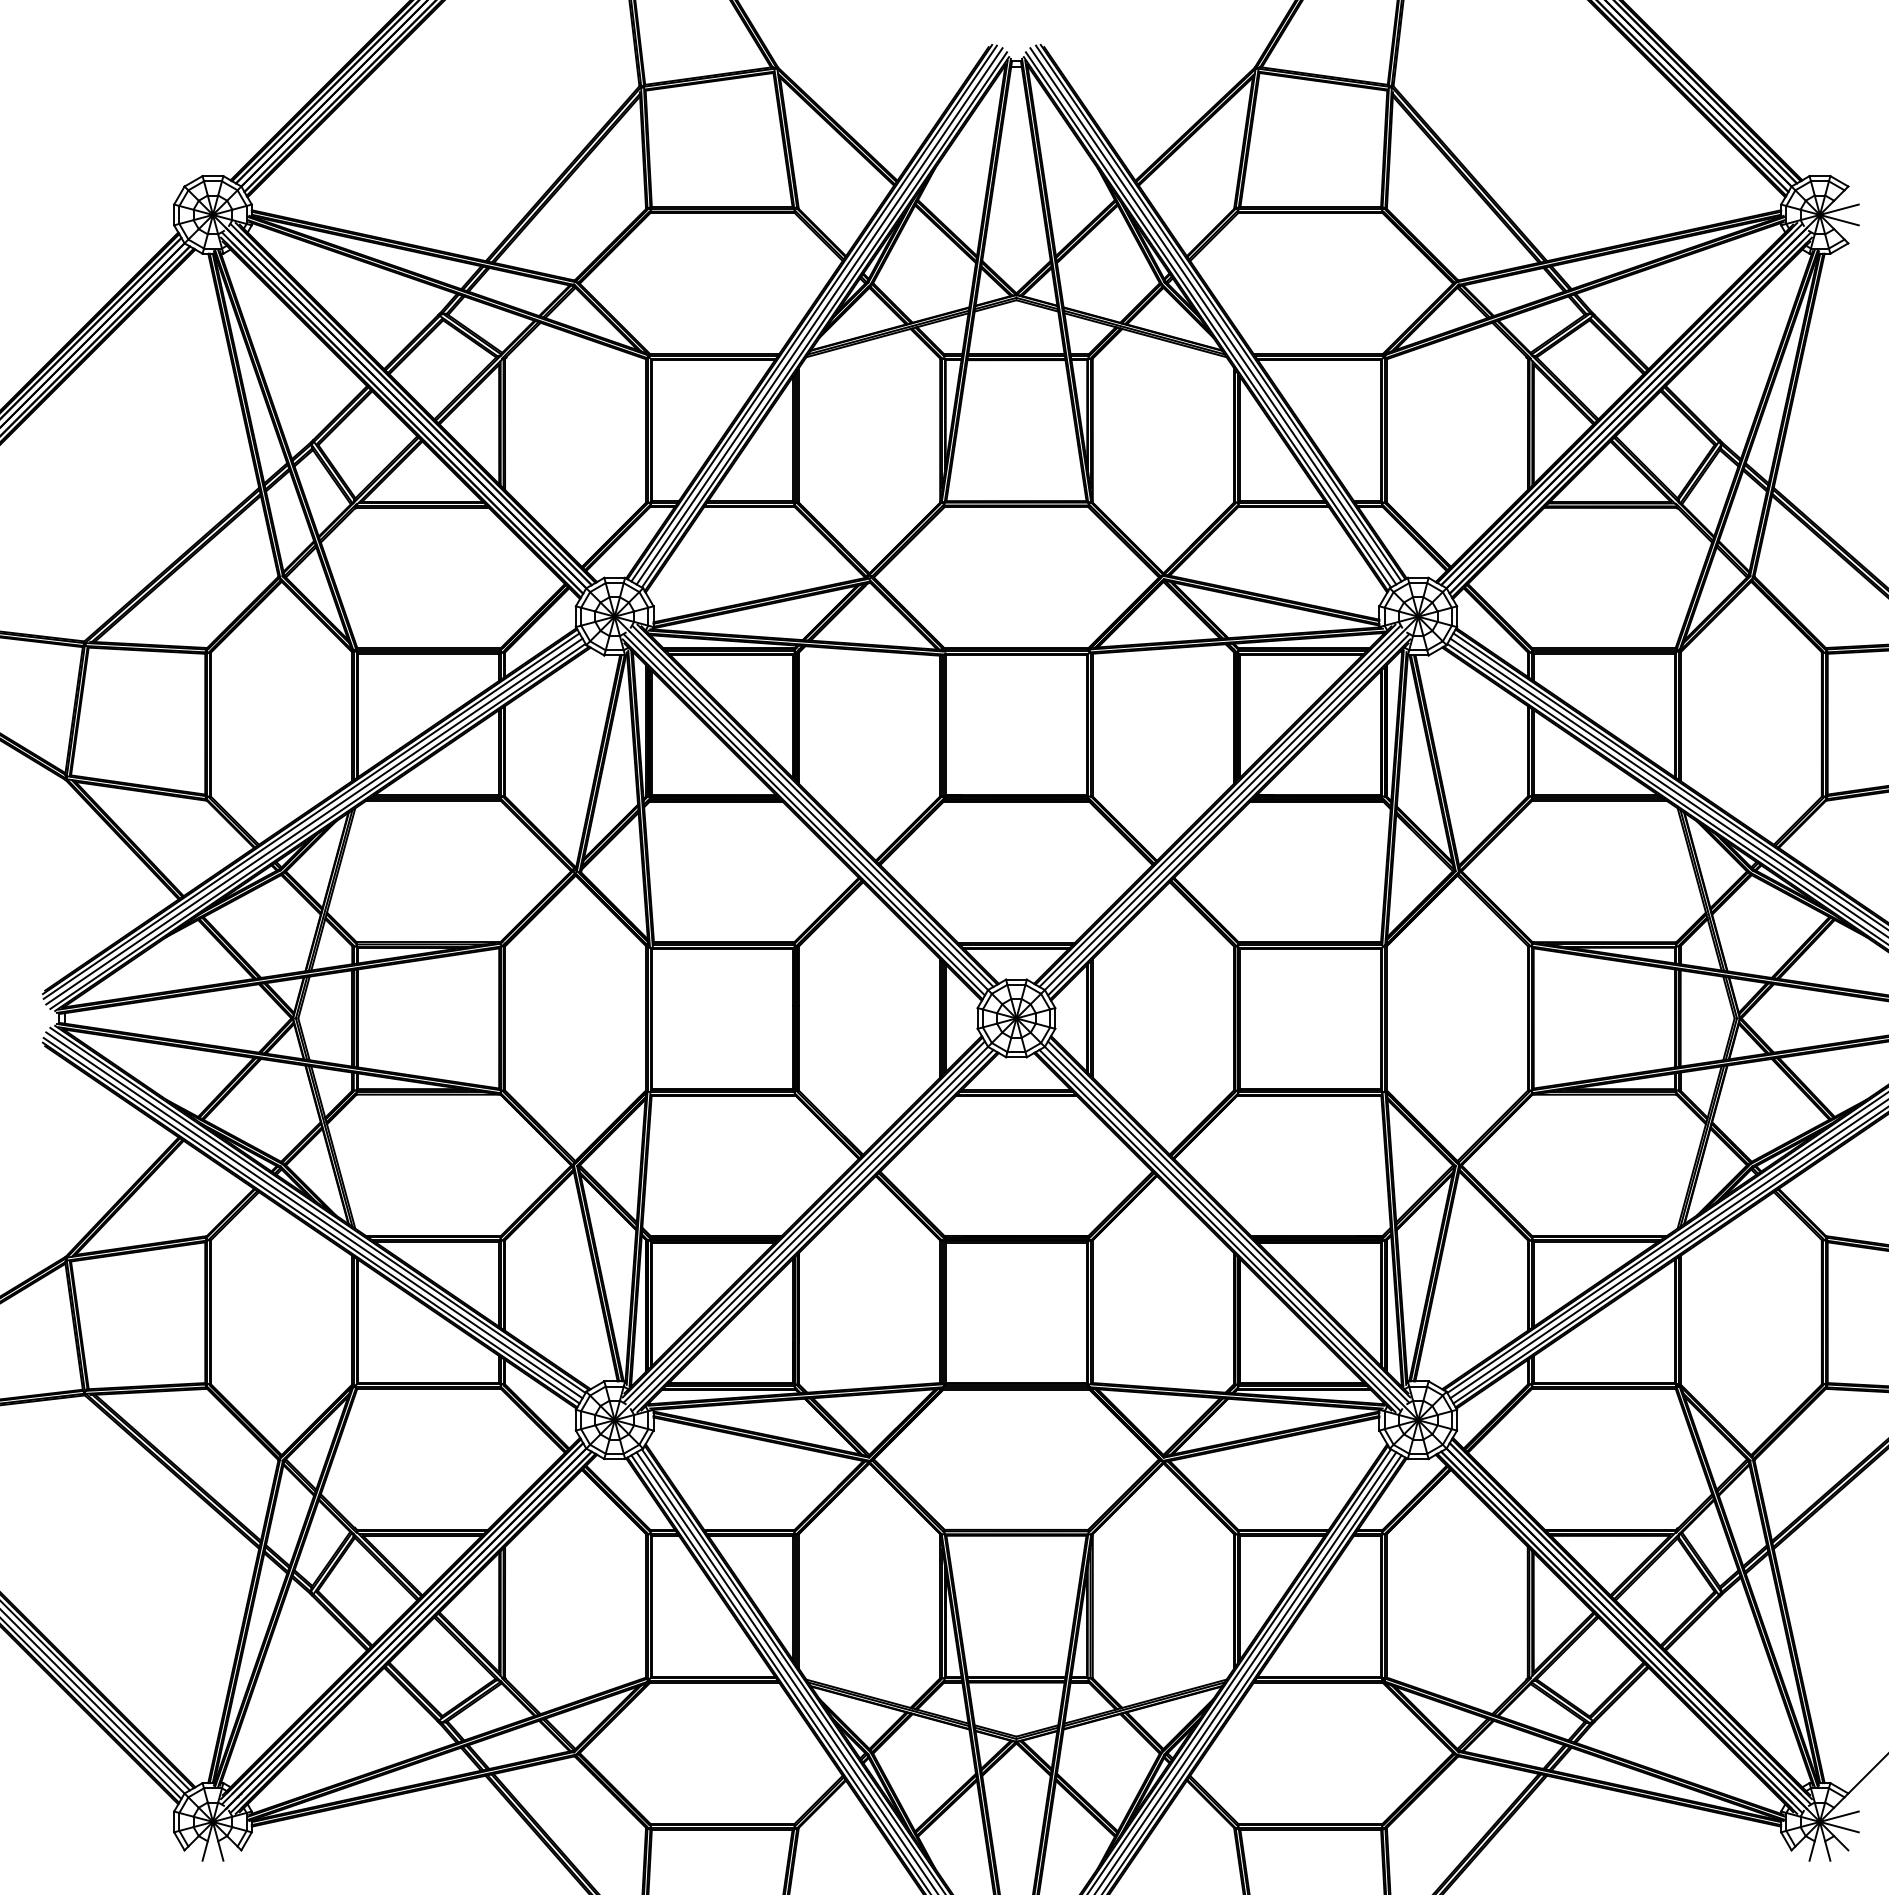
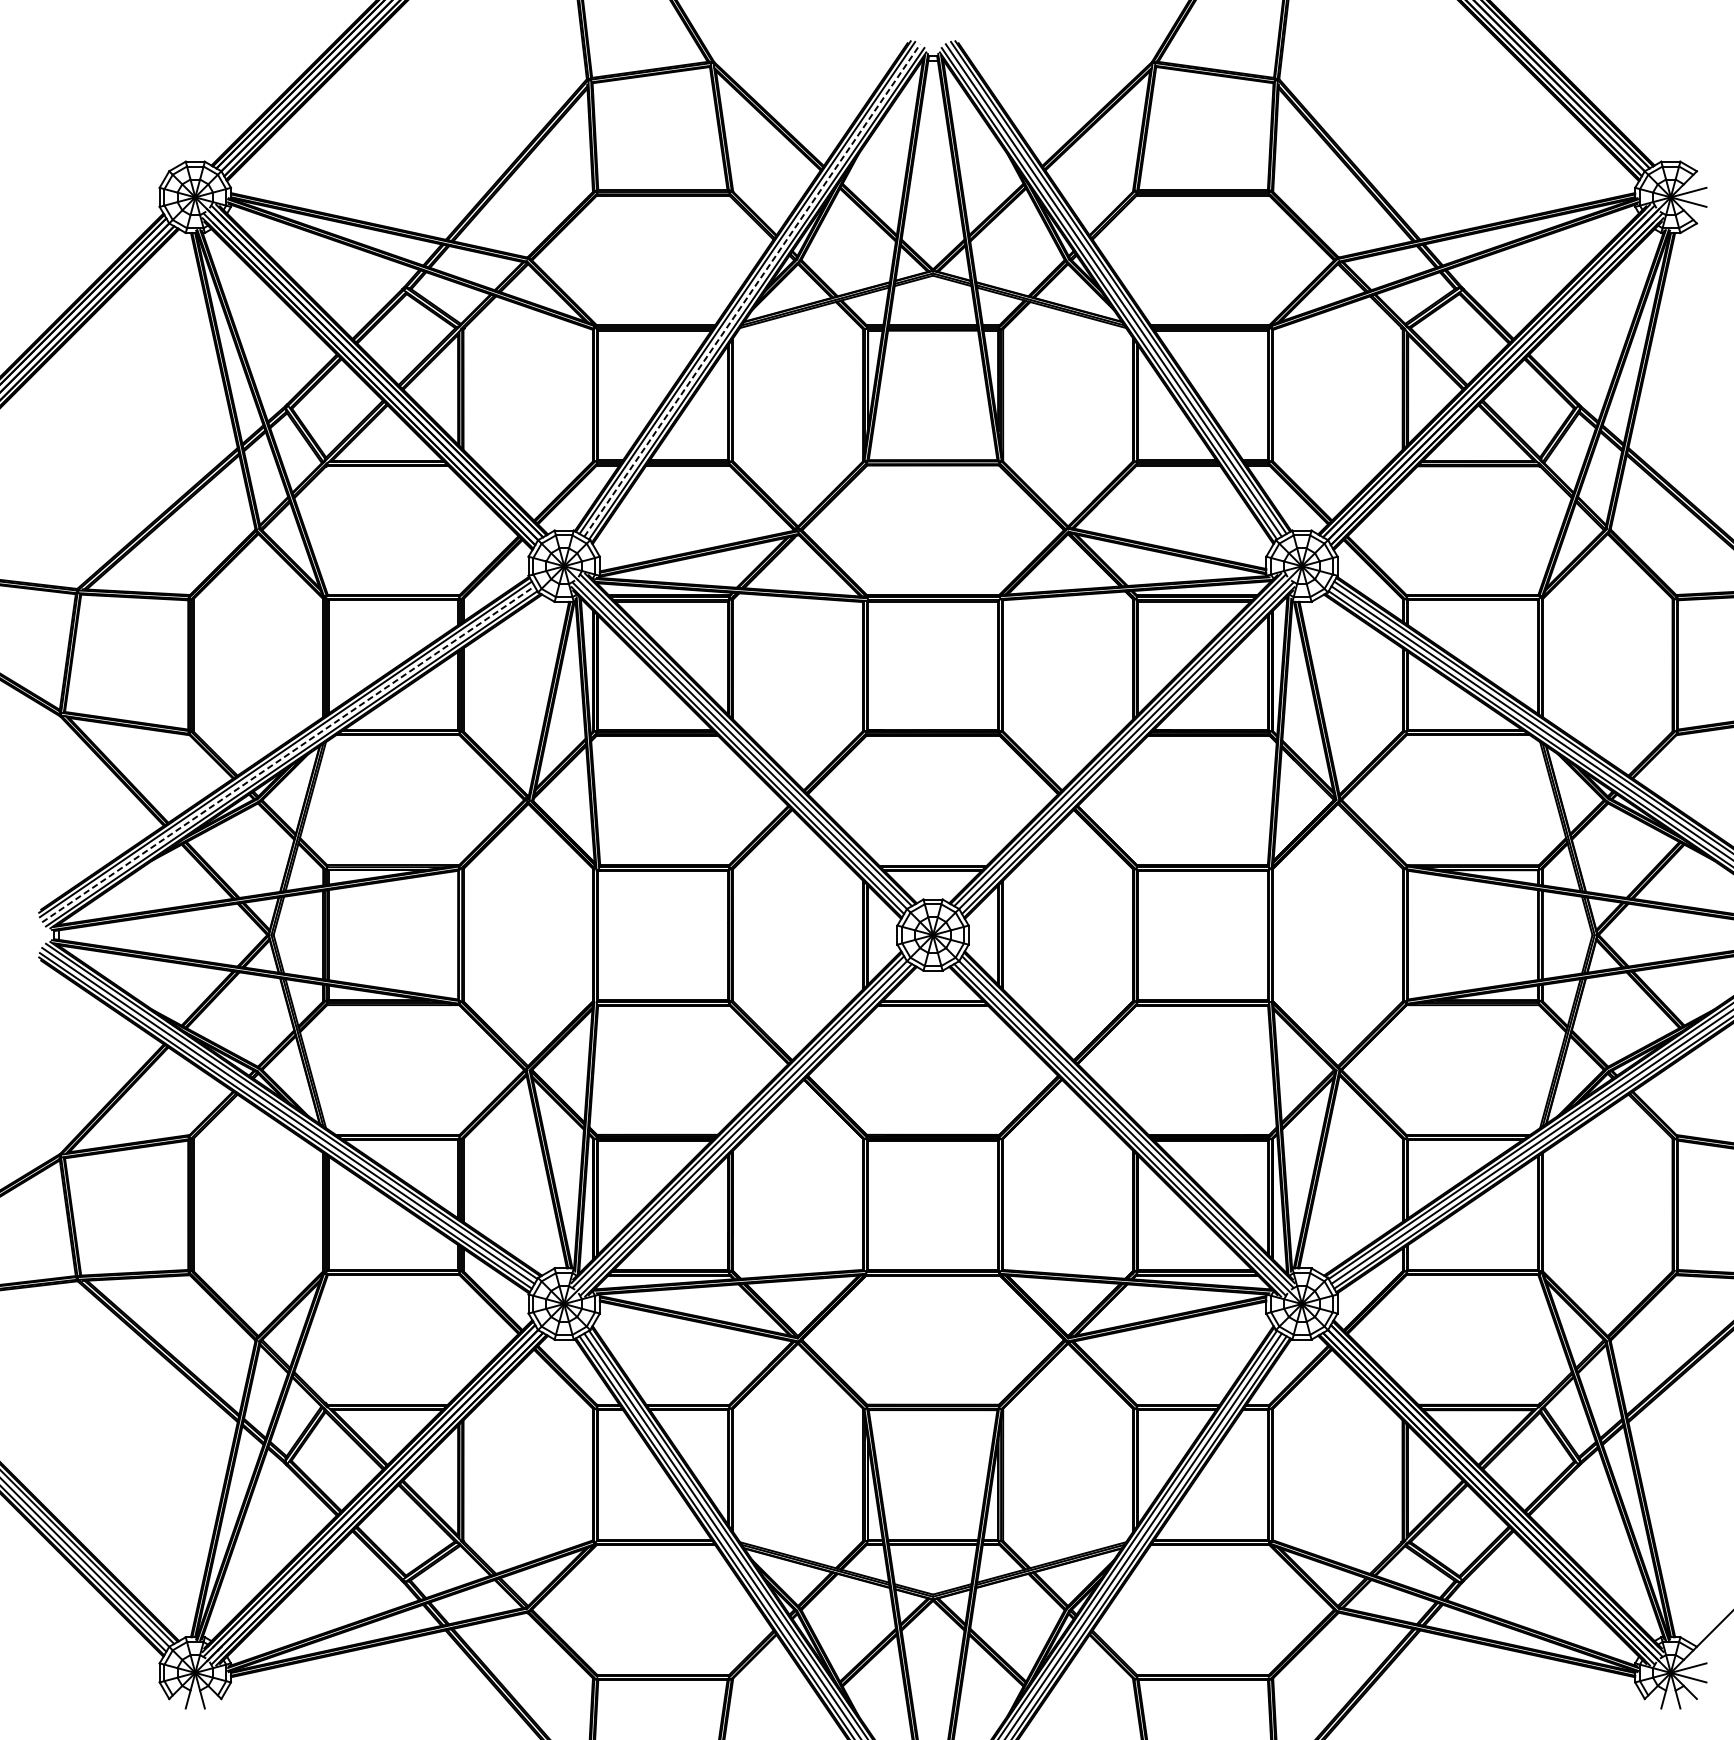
line: (819, 316) -> (752, 290), solid -> dashed
line: (314, 821) -> (288, 754), solid -> dashed

